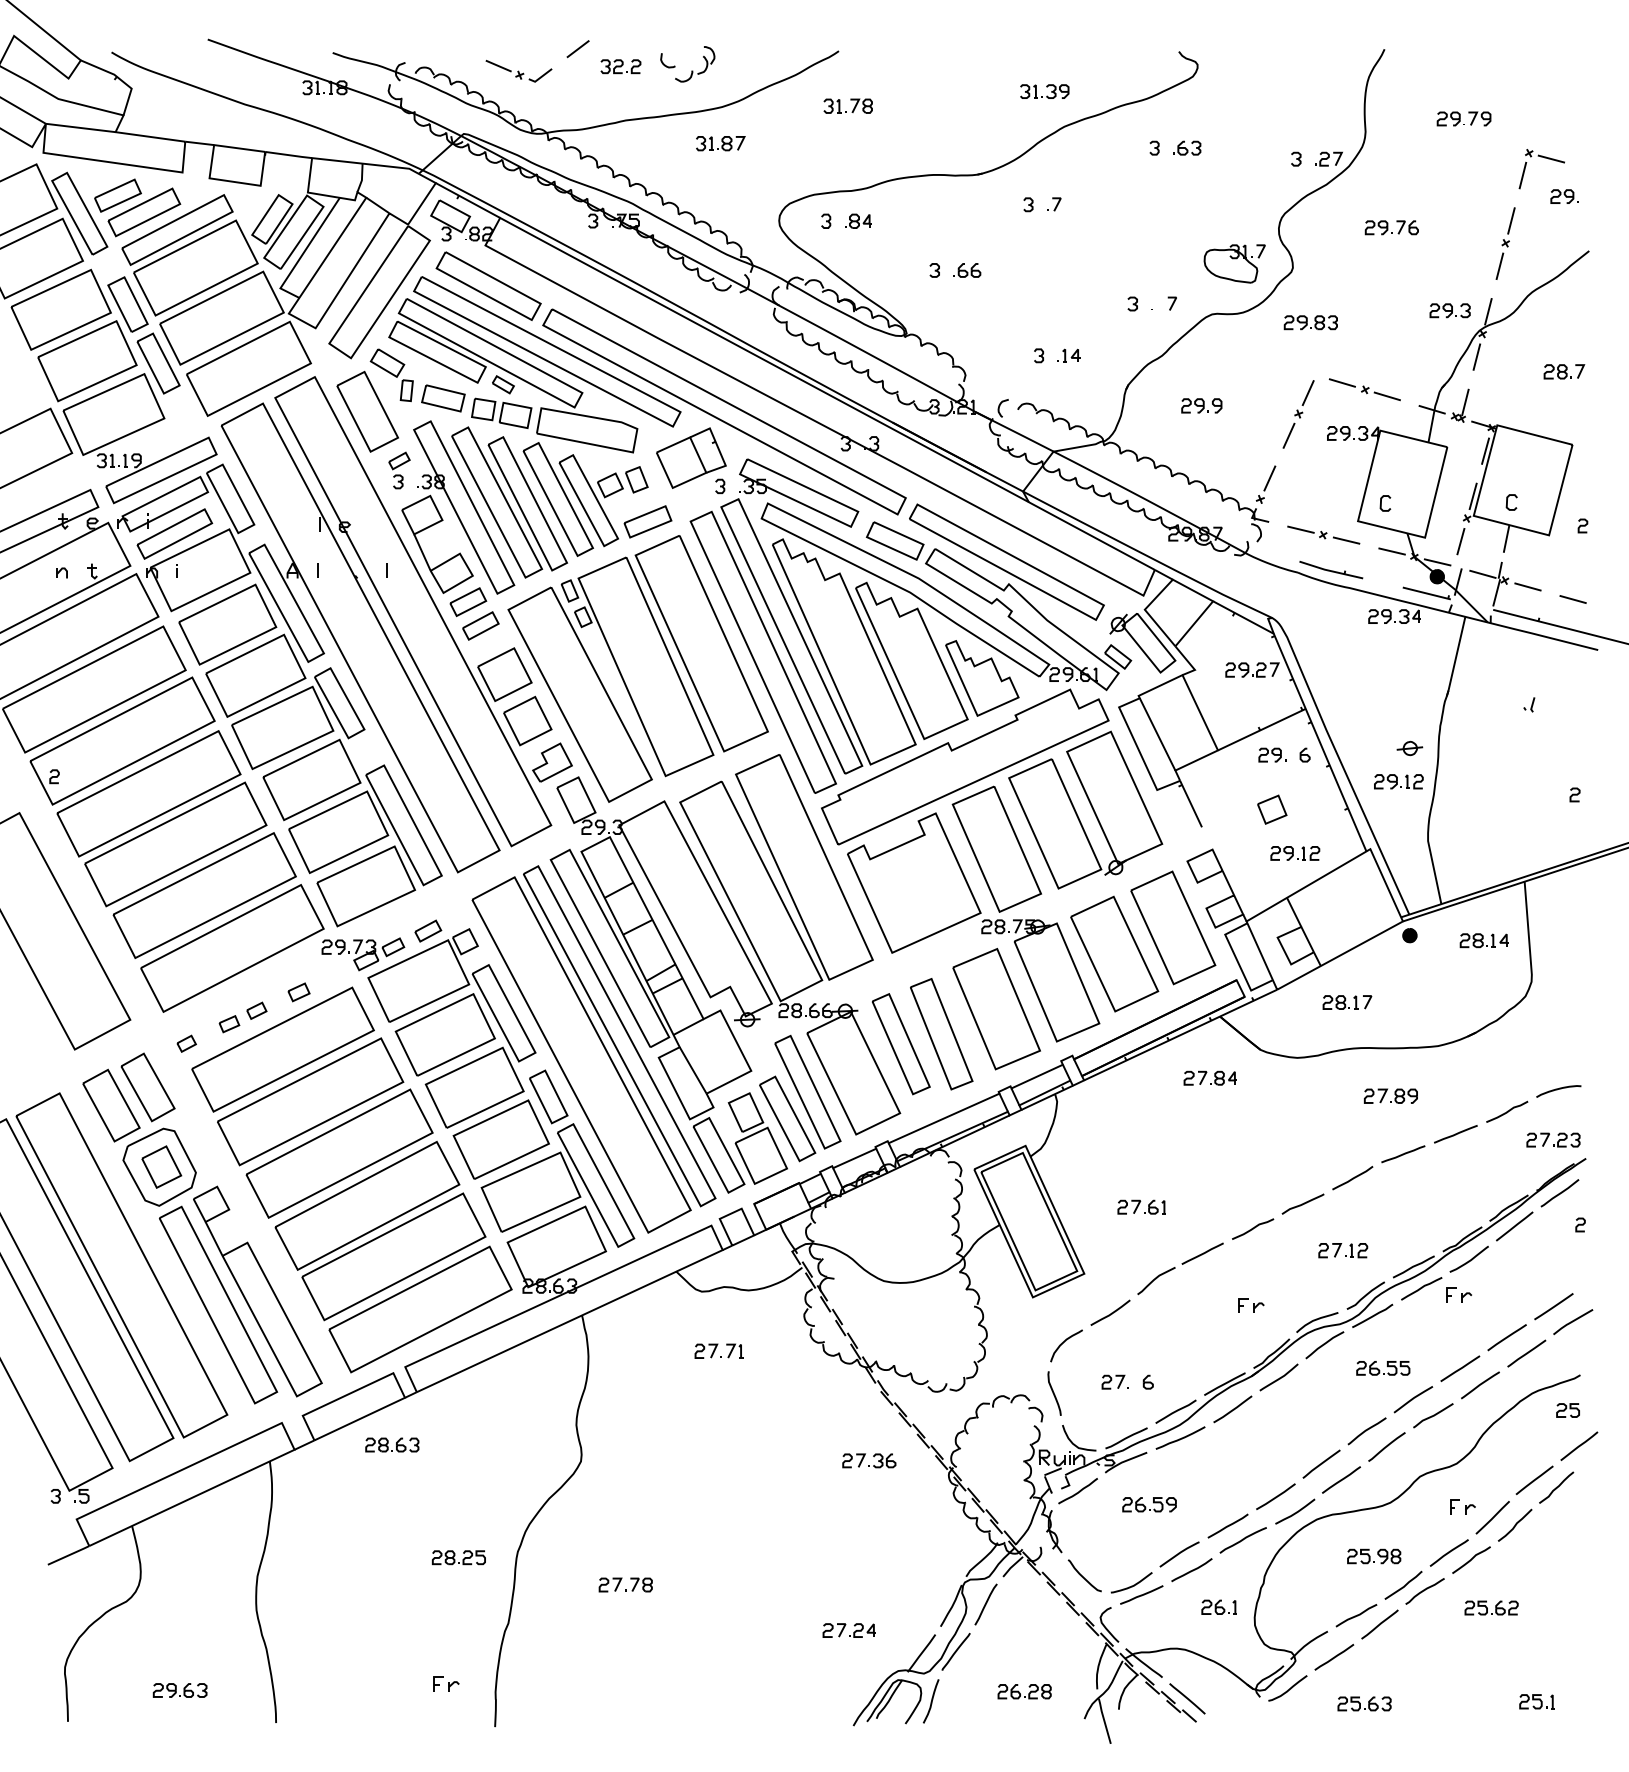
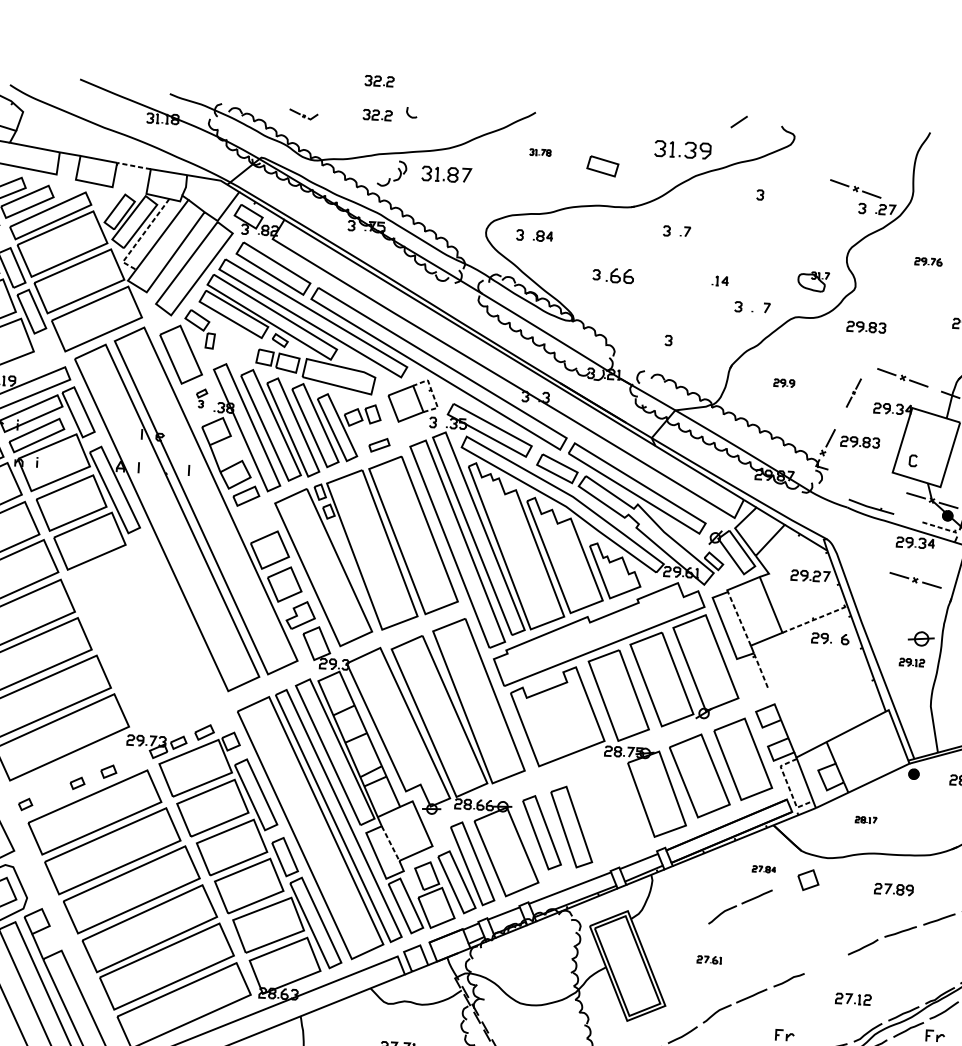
part: (620, 19) -> (379, 81), added
line: (577, 49) -> (738, 122), moved
part: (692, 70) -> (389, 178), moved
part: (518, 71) -> (303, 114), size x0.6
part: (1044, 91) -> (682, 149), size x1.6
part: (847, 105) -> (539, 152), size x0.6
part: (1285, 132) -> (855, 188), added
part: (720, 143) -> (446, 174), size x1.4
part: (1187, 147) -> (784, 195), removed
line: (288, 155) -> (133, 166), solid -> dashed
part: (1391, 227) -> (928, 261), size x0.7
line: (303, 252) -> (140, 237), solid -> dashed
part: (1234, 263) -> (813, 281), size x0.7
part: (967, 270) -> (620, 276), size x1.4
part: (1068, 355) -> (720, 280), moved
part: (443, 398) -> (602, 166), moved
part: (1201, 405) -> (784, 382), size x0.7
part: (1298, 414) -> (853, 393), size x0.6
line: (717, 446) -> (432, 393), solid -> dashed
part: (399, 470) -> (201, 398), size x0.7
part: (1310, 481) -> (859, 442), added
part: (647, 521) -> (379, 444), size x0.6
part: (1323, 534) -> (915, 579), moved
line: (1427, 593) -> (940, 527), solid -> dashed
part: (480, 625) -> (254, 513), removed
line: (1262, 729) -> (815, 619), solid -> dashed
line: (1157, 733) -> (739, 618), solid -> dashed
part: (1409, 748) -> (920, 638), size x1.4
part: (1398, 781) -> (911, 662), size x0.7
part: (336, 797) -> (143, 632), removed
line: (1191, 804) -> (761, 670), solid -> dashed
part: (1272, 809) -> (808, 880), moved
part: (1295, 853) -> (834, 710), removed
line: (1238, 962) -> (789, 786), solid -> dashed
part: (1347, 1002) -> (866, 820), size x0.6
part: (996, 1009) -> (612, 811), removed
part: (229, 1024) -> (57, 792), removed
line: (693, 1070) -> (390, 843), solid -> dashed
part: (1209, 1077) -> (763, 868), size x0.6
part: (1180, 1131) -> (740, 906), added
curve: (1302, 1203) -> (825, 963), removed
part: (1141, 1206) -> (709, 959), size x0.7

